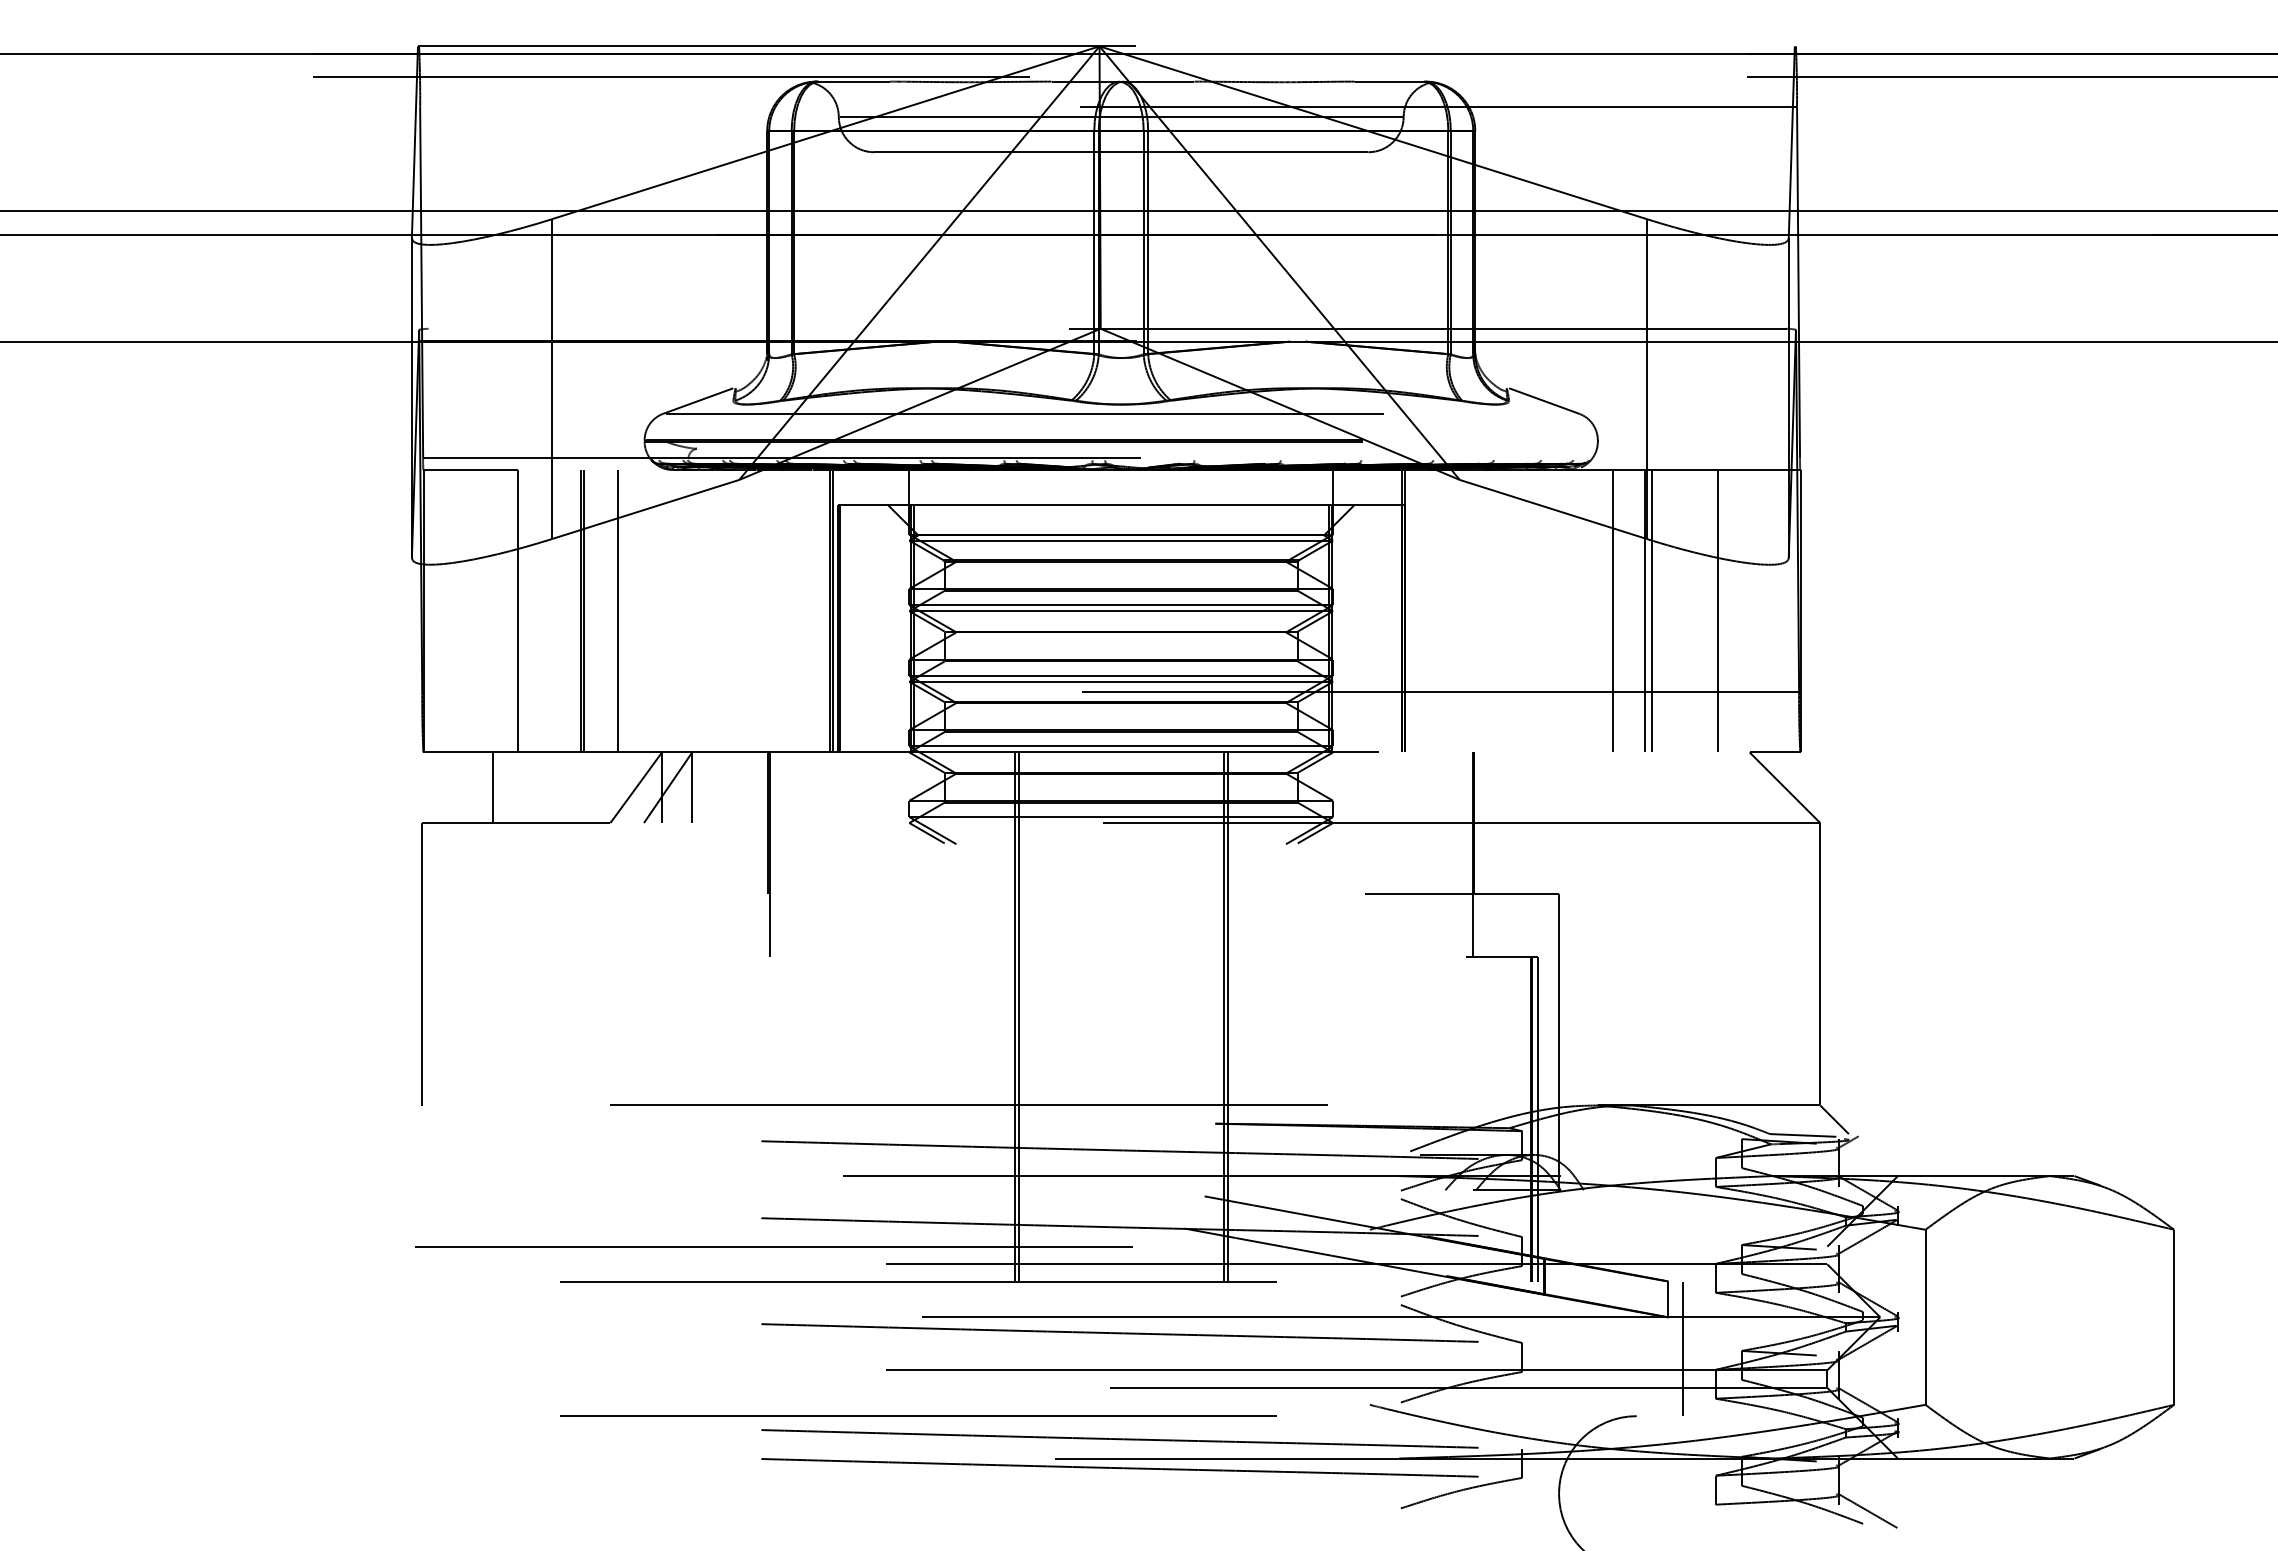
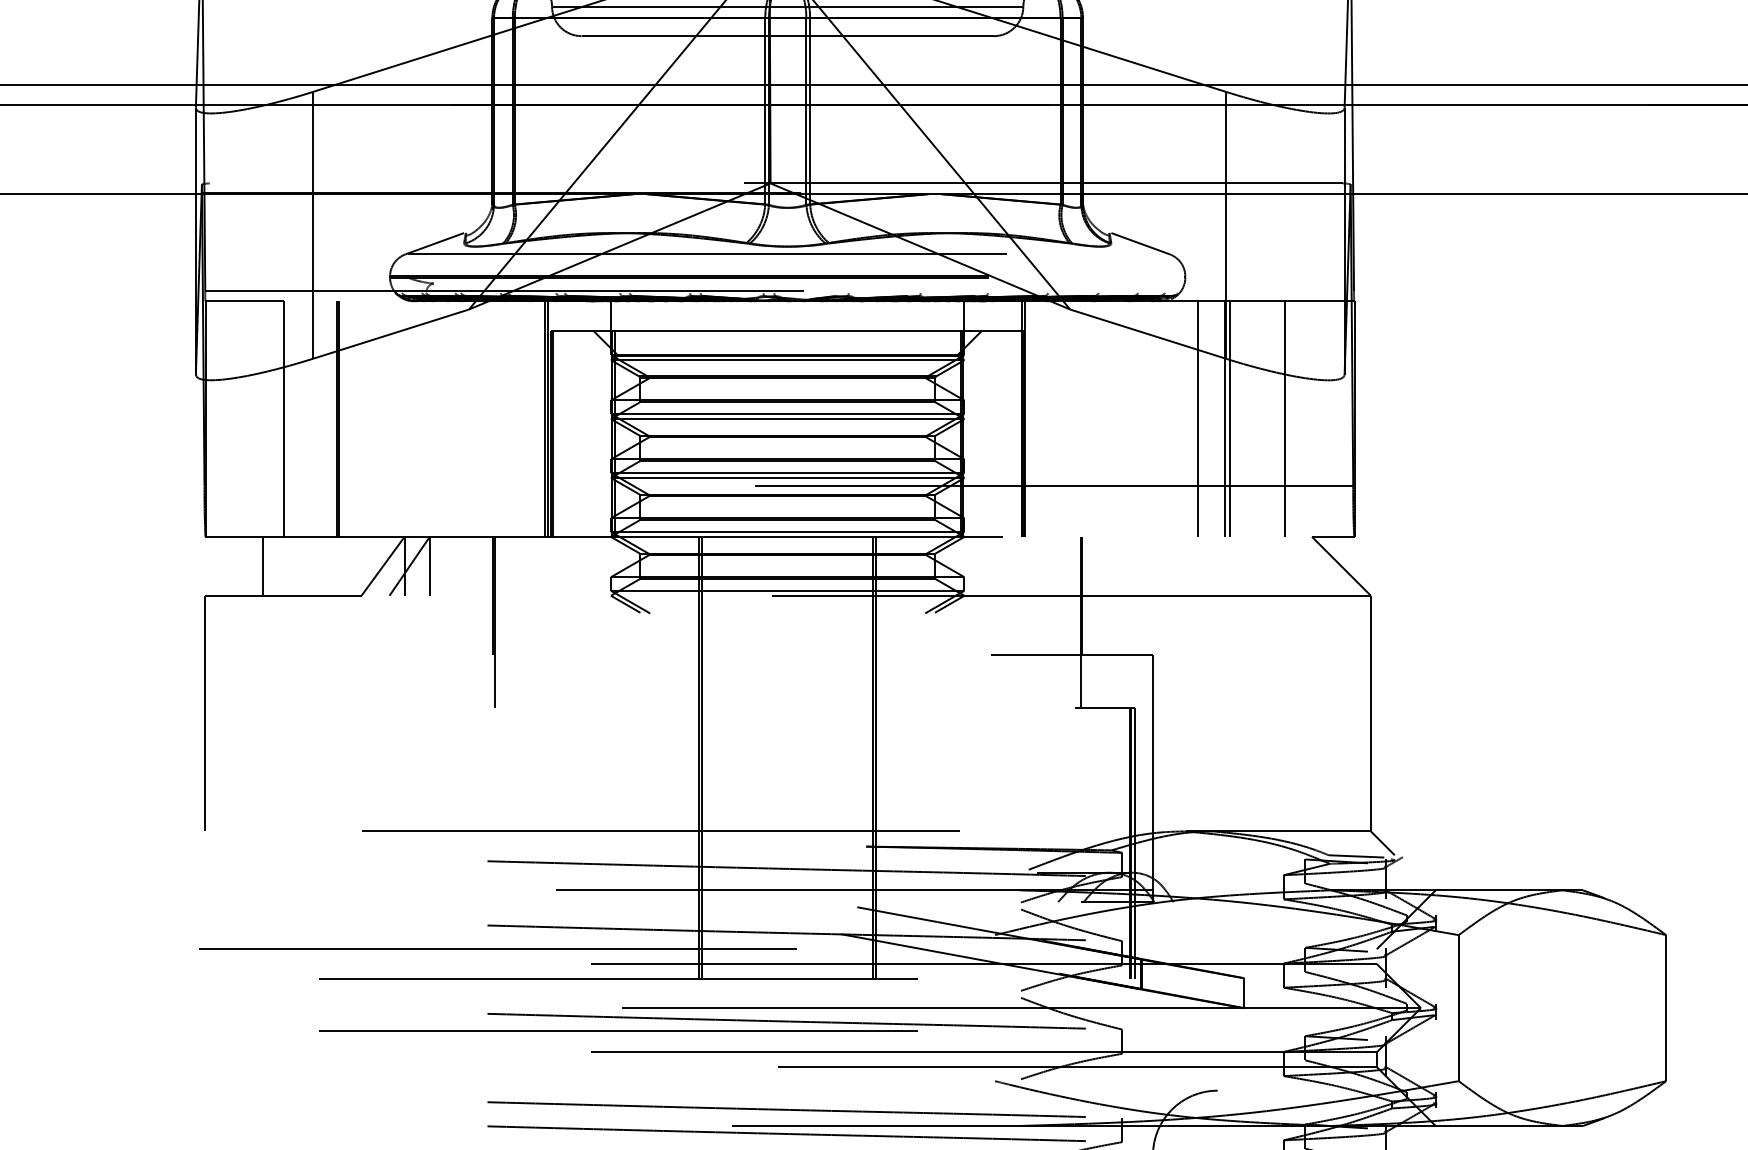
line: (617, 611) -> (367, 419), removed
line: (1682, 1349) -> (1255, 1035), removed
line: (918, 1415) -> (618, 1030), moved

